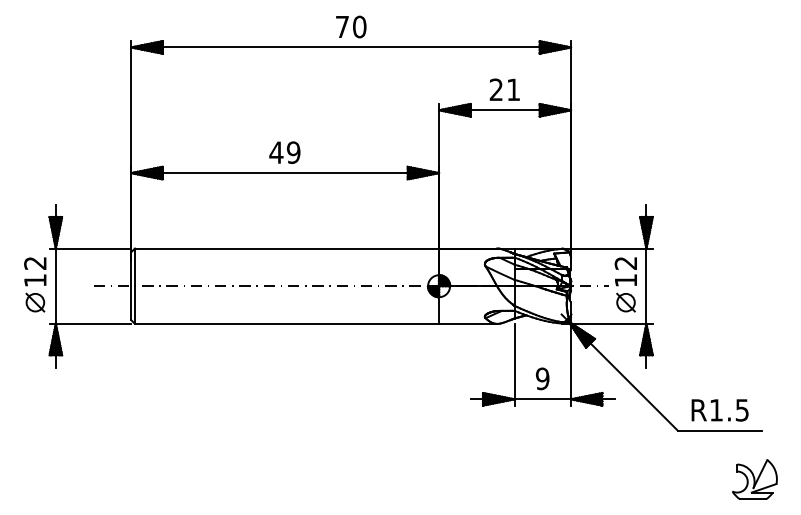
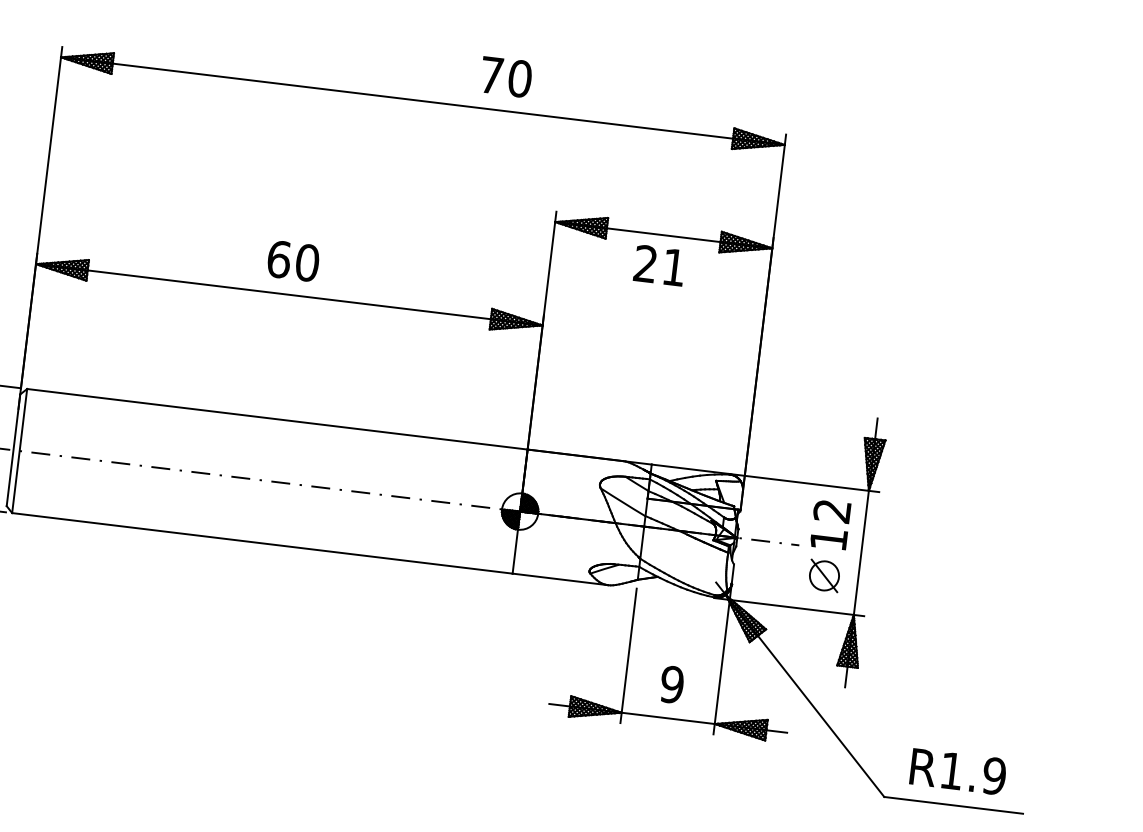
text: (351, 26) -> (506, 76), moved
text: (504, 89) -> (659, 265), moved
text: (284, 152) -> (292, 260), 49 -> 60
text: (742, 410) -> (994, 776), R1.5 -> R1.9

